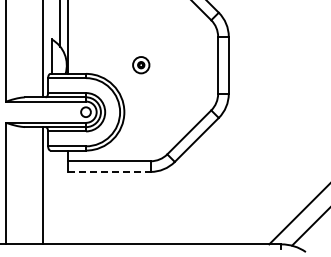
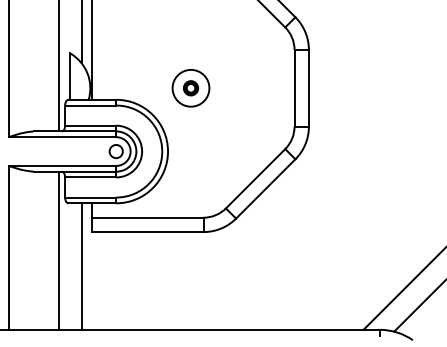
part: (140, 64) -> (189, 87), size x1.67
line: (109, 171) -> (147, 231), dashed -> solid
line: (60, 197) -> (81, 266), added

